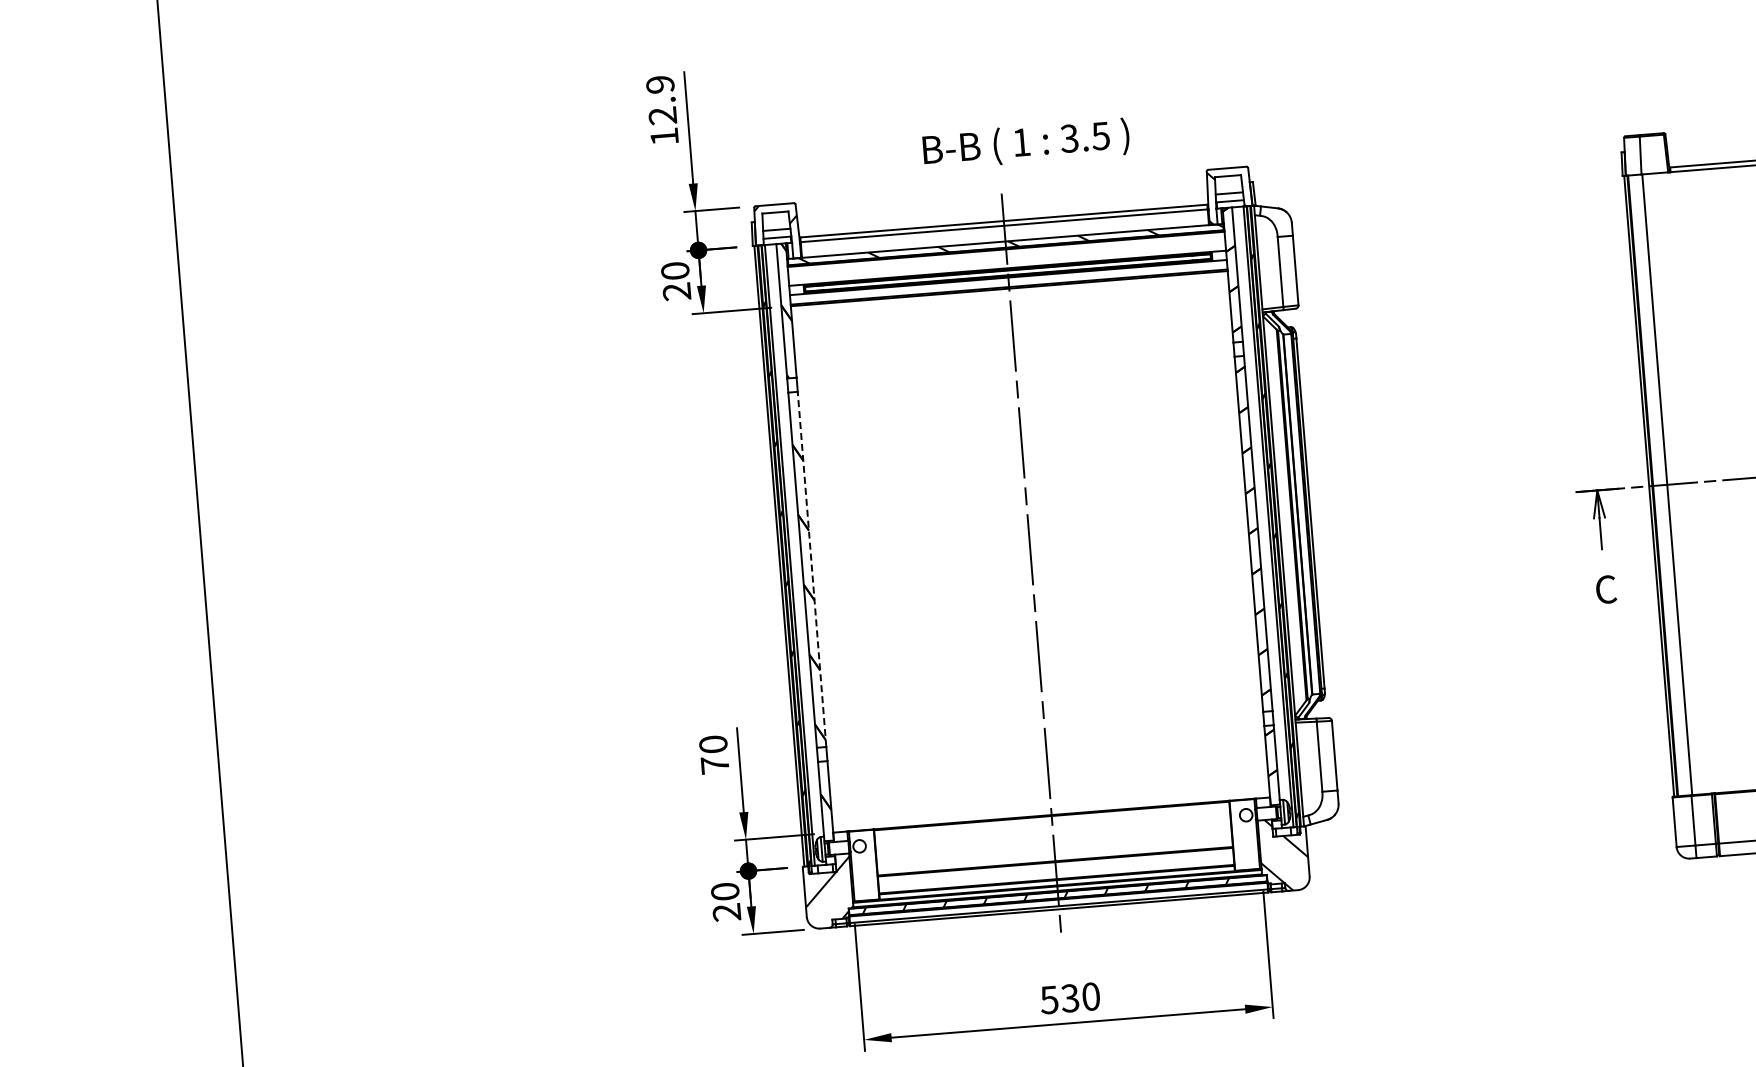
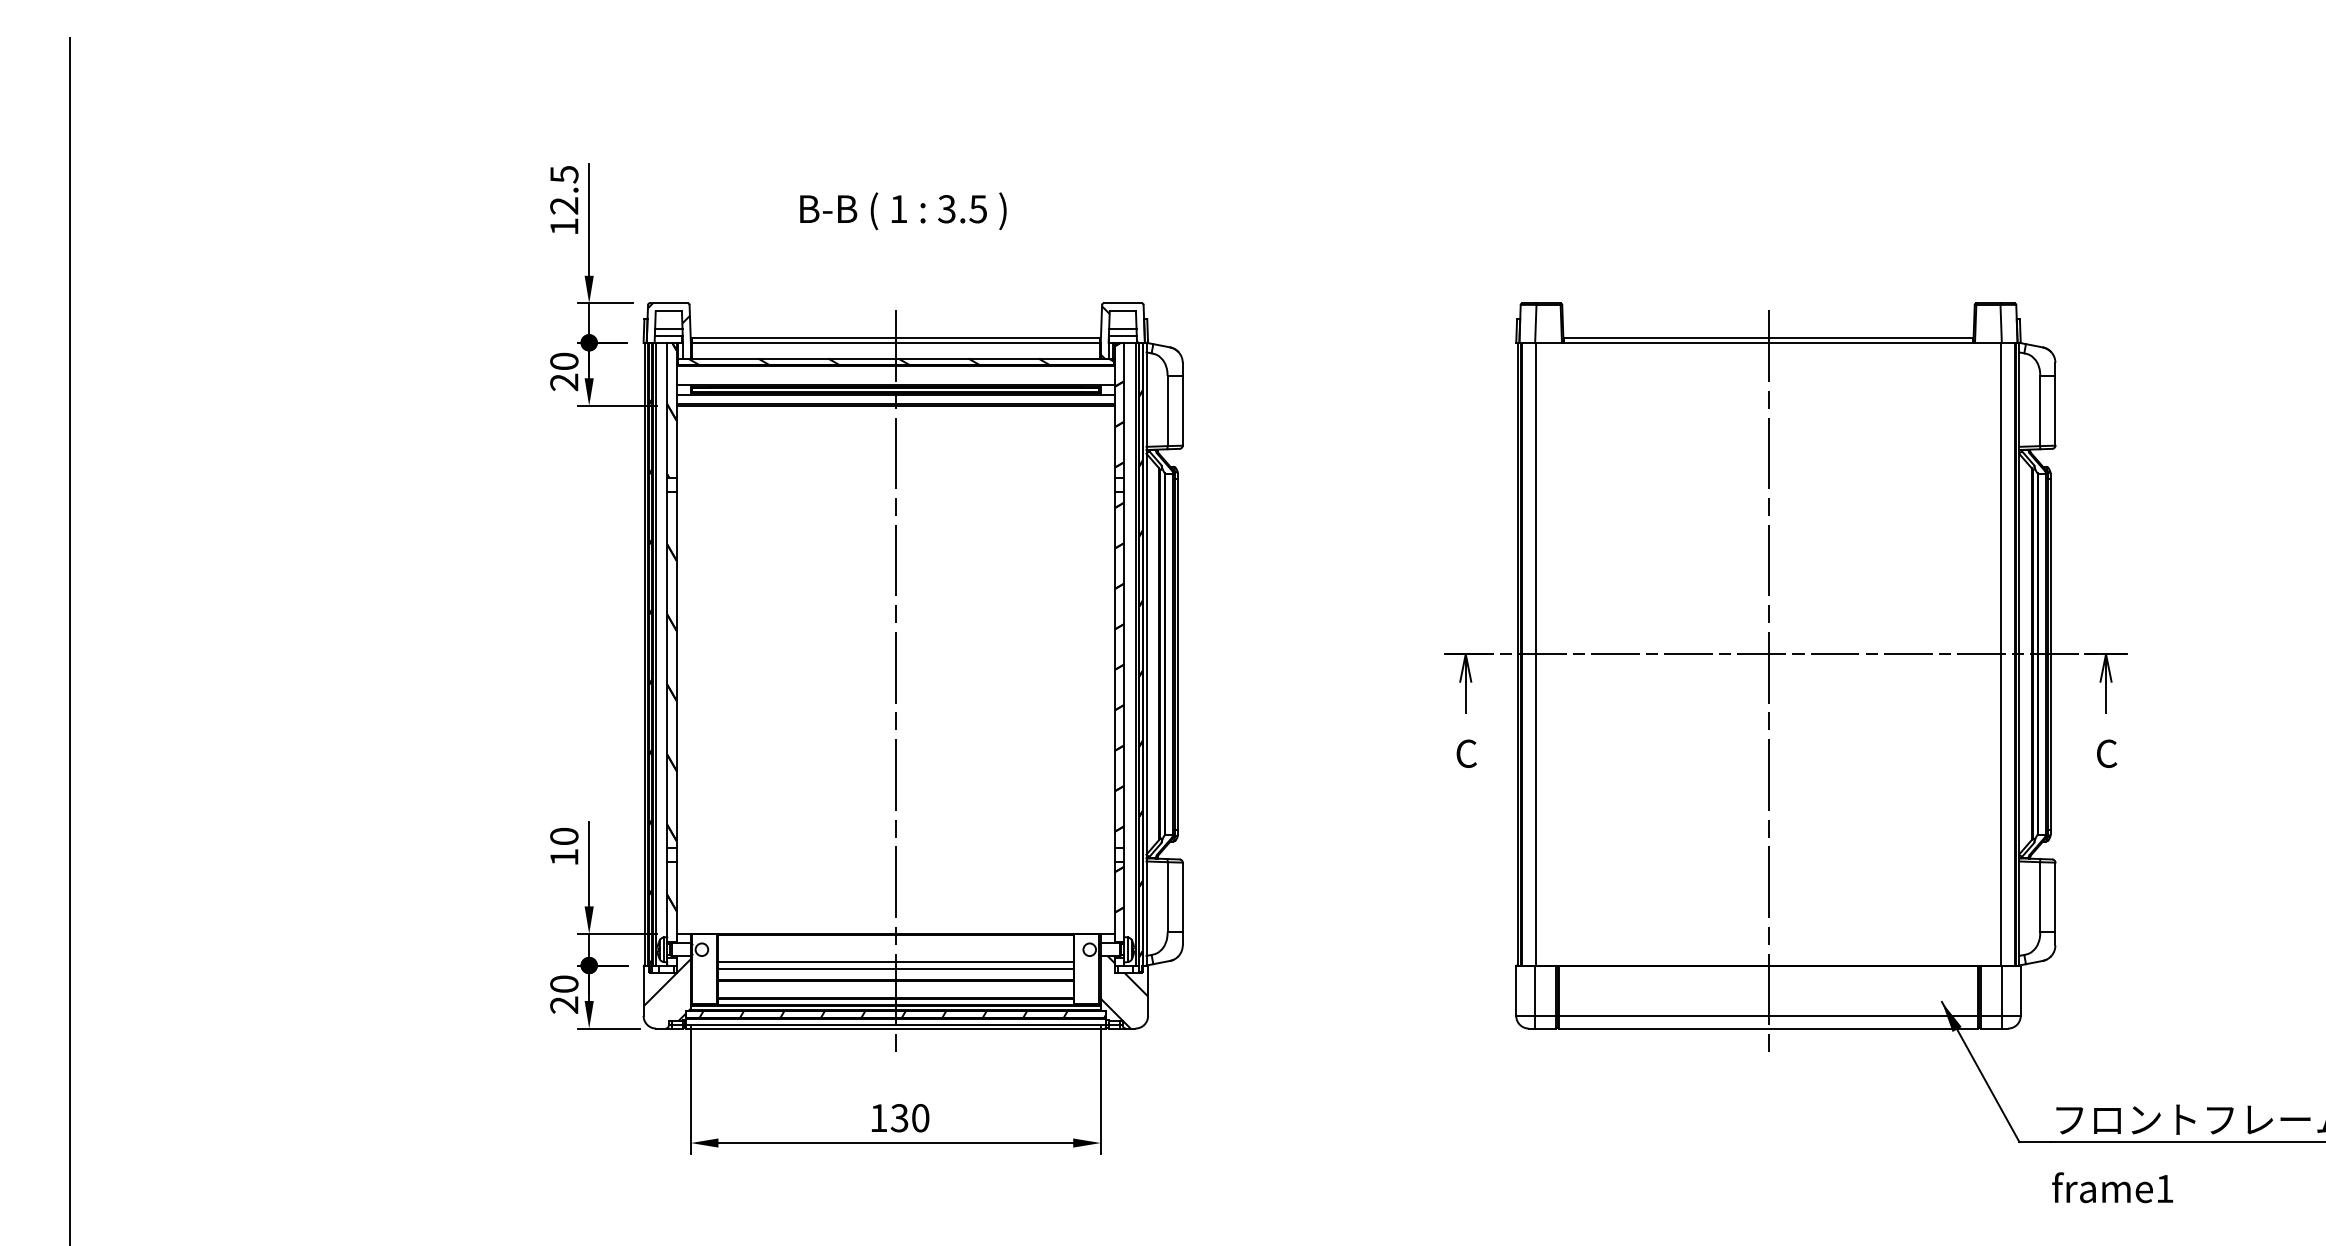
text: (660, 84) -> (564, 174), 12.9 -> 12.5
text: (1026, 144) -> (903, 211), moved
line: (811, 569) -> (676, 669), dashed -> solid
text: (715, 764) -> (564, 856), 70 -> 10
line: (1053, 843) -> (895, 962), added
line: (1054, 849) -> (895, 968), added
text: (1049, 1000) -> (878, 1118), 530 -> 130

